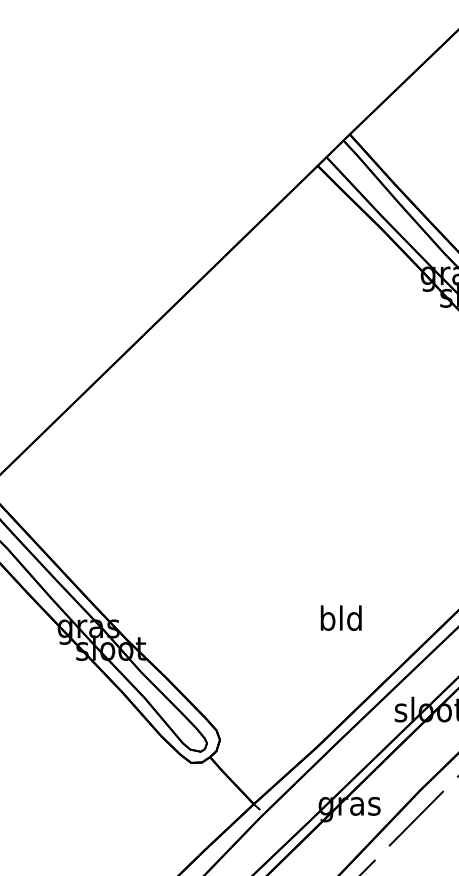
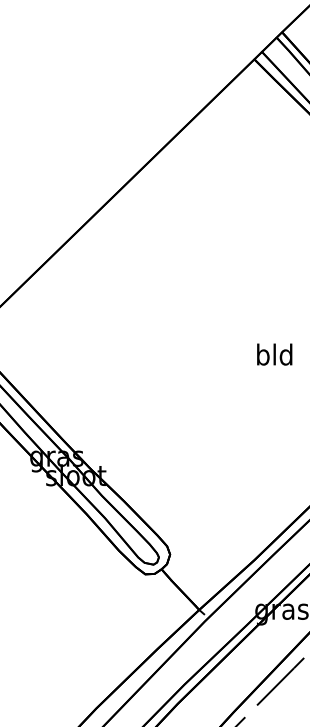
text: (340, 617) -> (274, 354), moved

